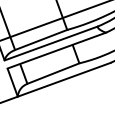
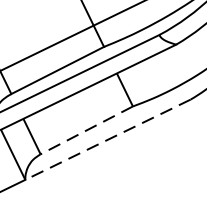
line: (53, 73) -> (86, 130), solid -> dashed
line: (63, 79) -> (106, 139), solid -> dashed

